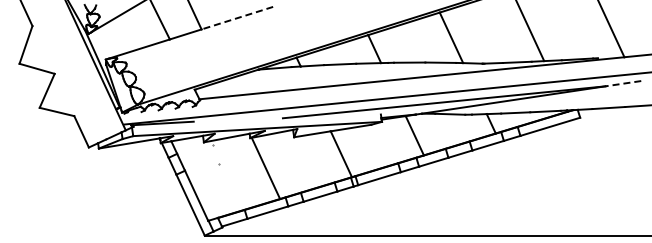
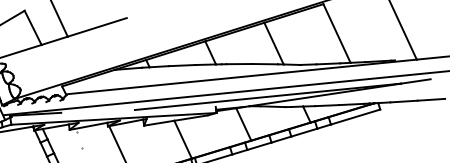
line: (237, 18) -> (97, 27), dashed -> solid
line: (622, 83) -> (415, 81), dashed -> solid

